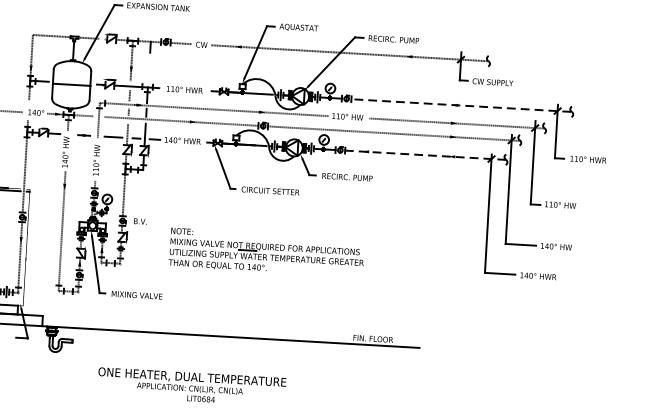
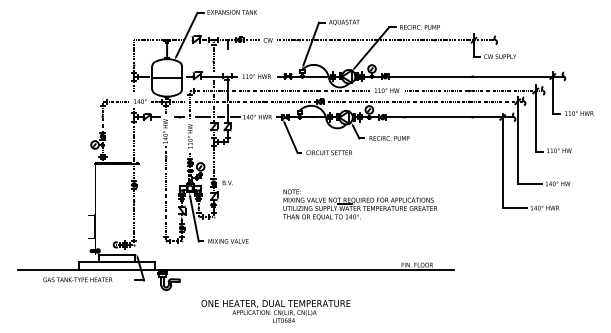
line: (460, 105) -> (475, 76), dashed -> solid
line: (425, 155) -> (450, 117), dashed -> solid
part: (267, 252) -> (360, 204), moved

